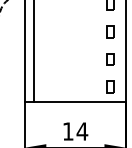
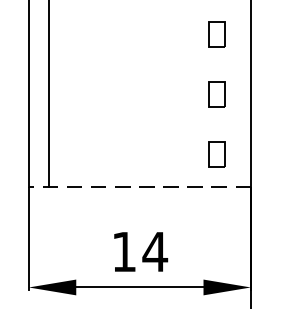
line: (75, 101) -> (140, 186), solid -> dashed

